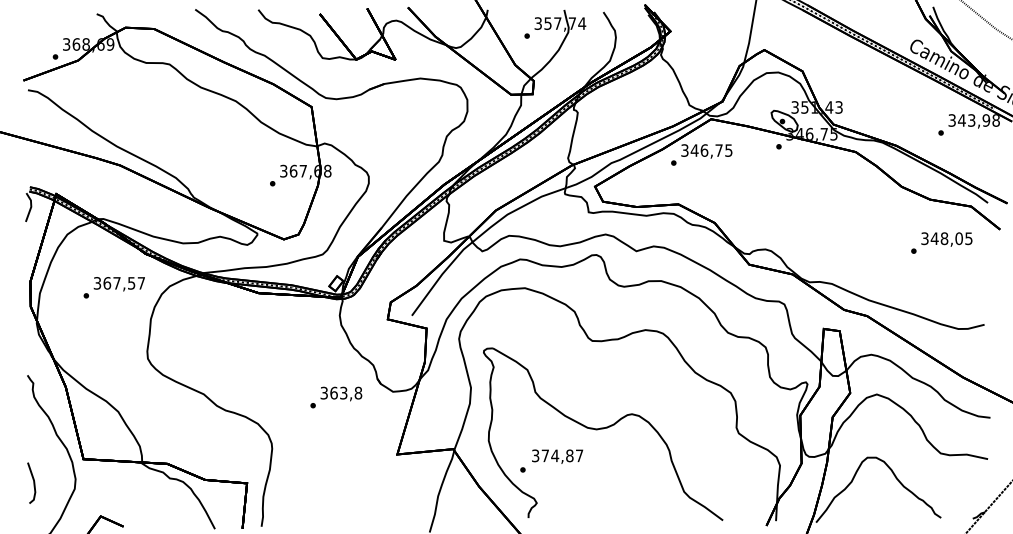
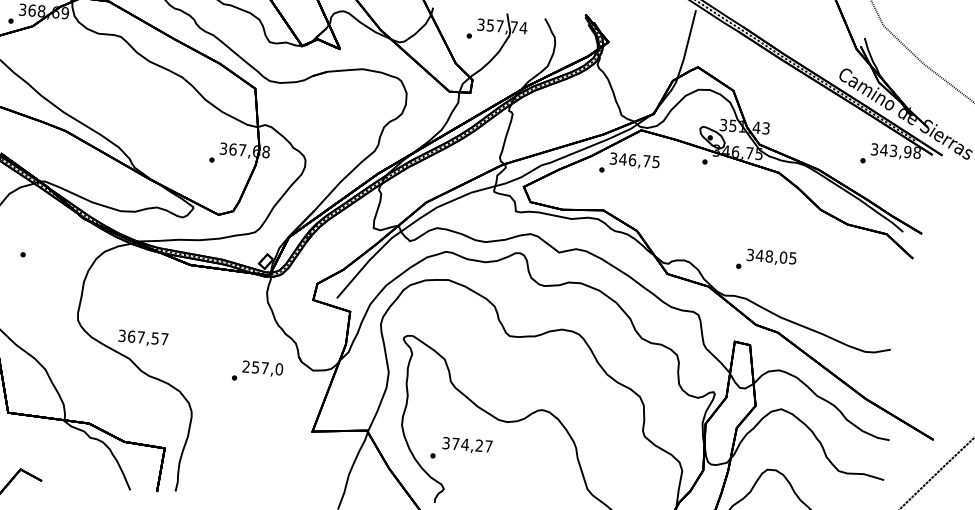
text: (941, 242) -> (766, 259), moved
text: (118, 284) -> (142, 338), moved
text: (341, 392) -> (262, 367), 363,8 -> 257,0
text: (569, 455) -> (479, 445), 374,87 -> 374,27

